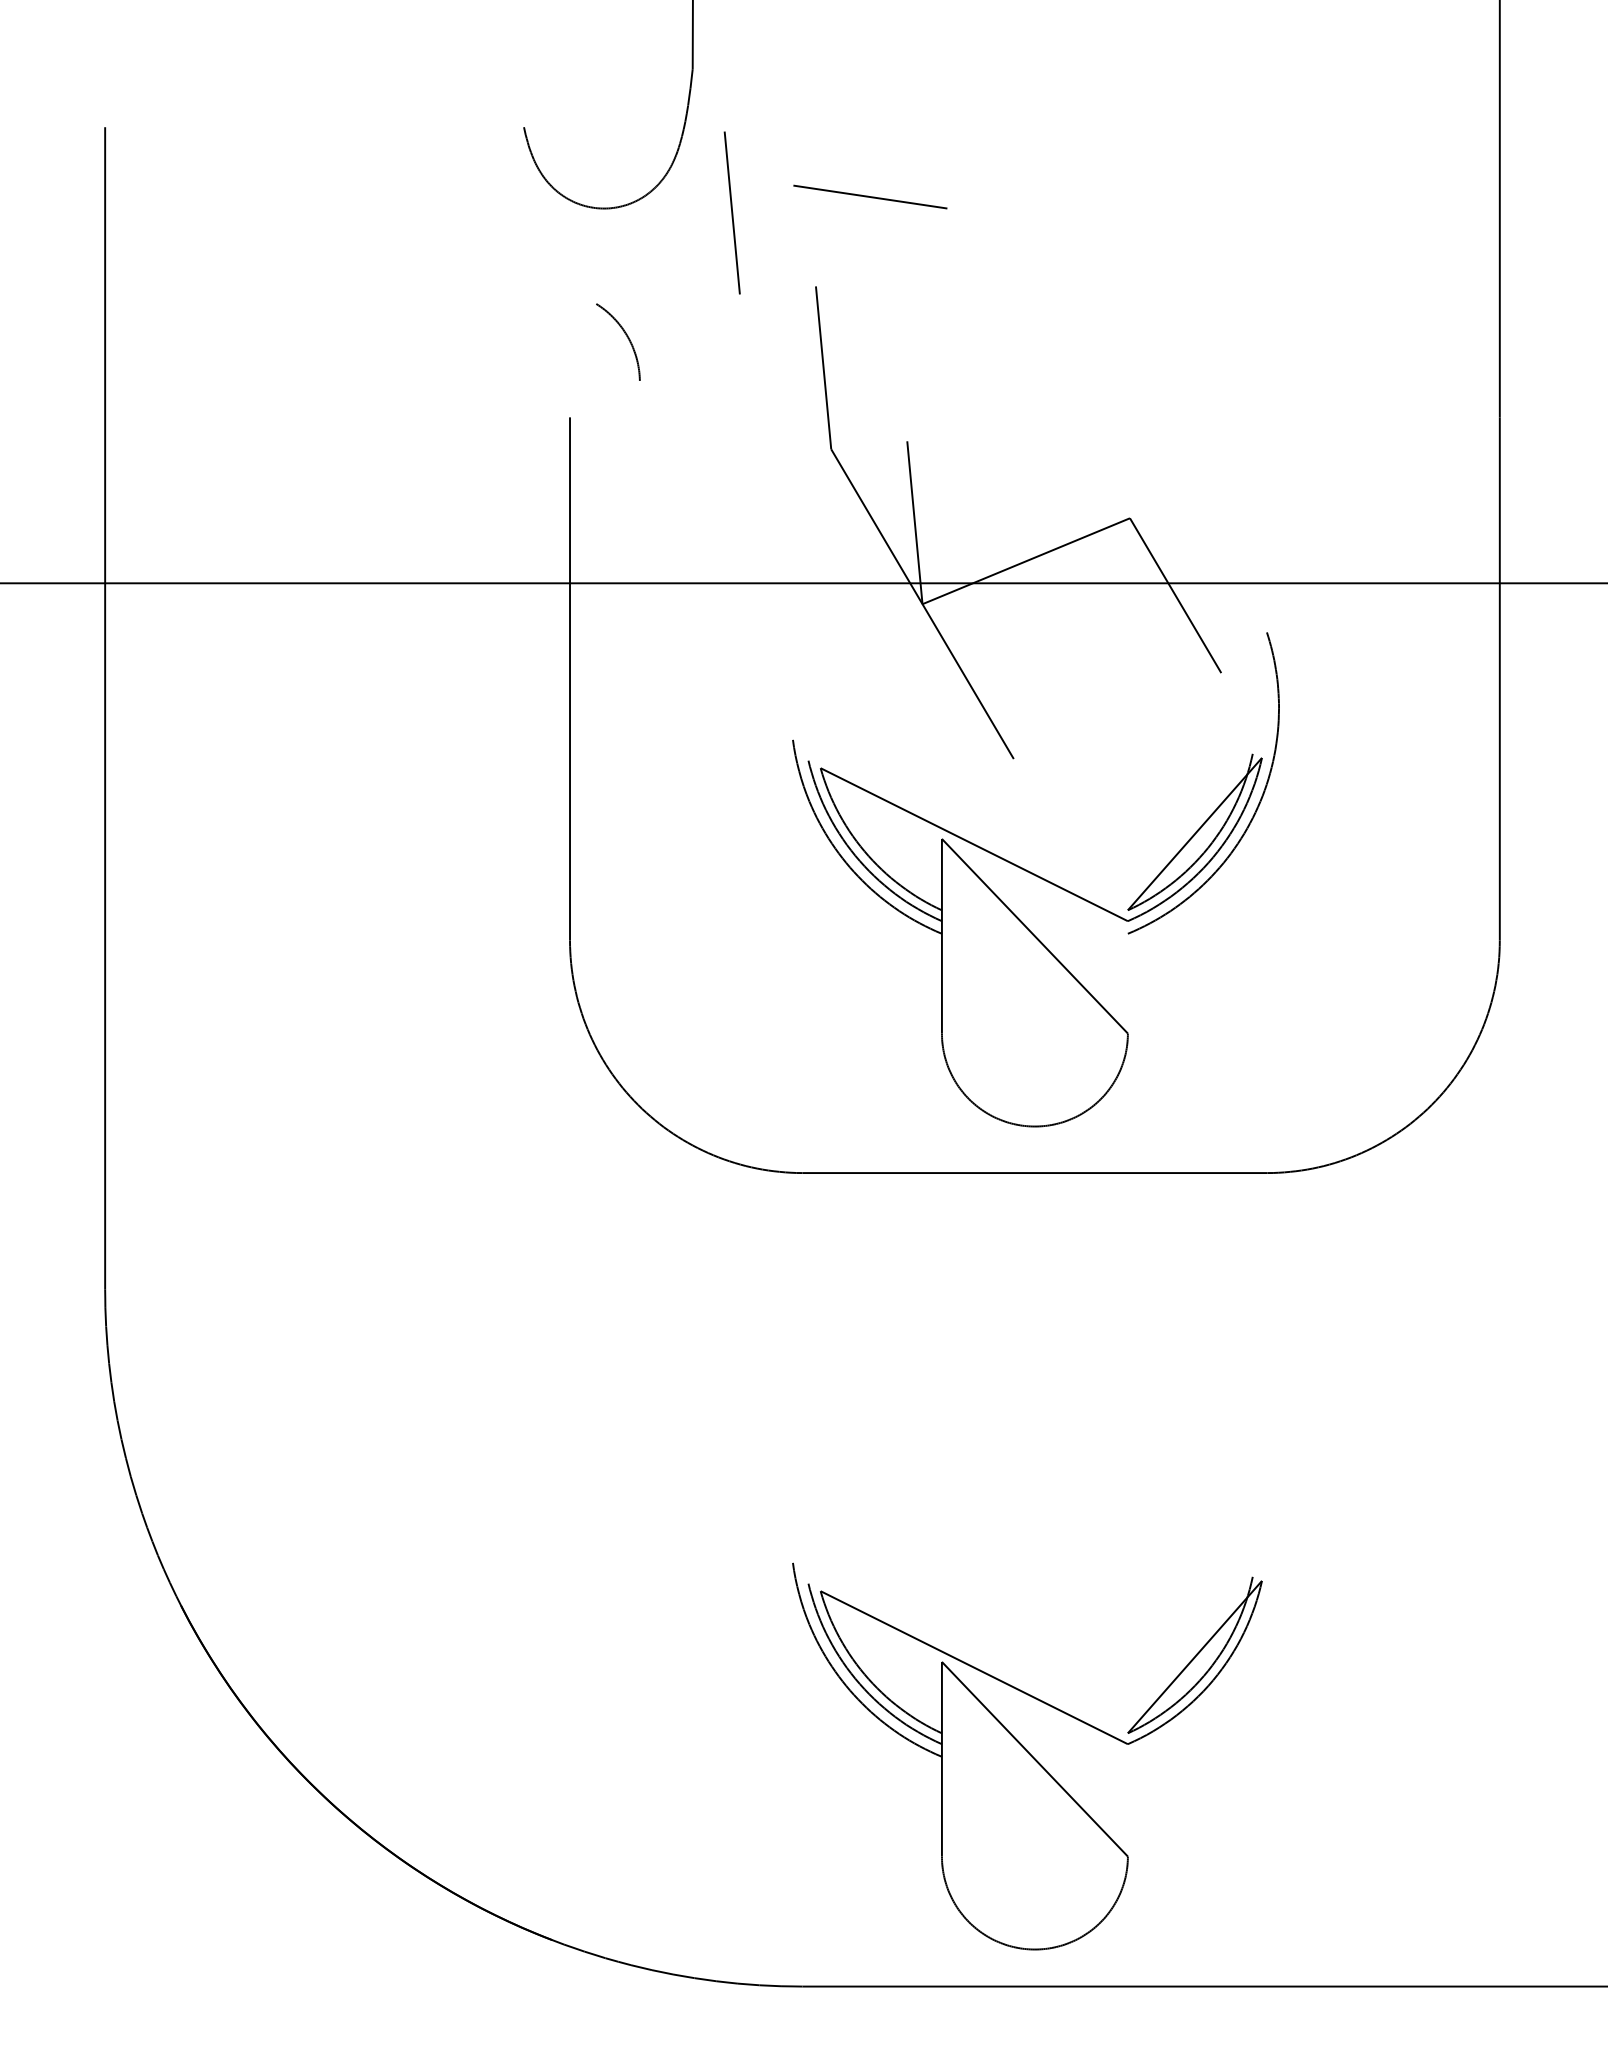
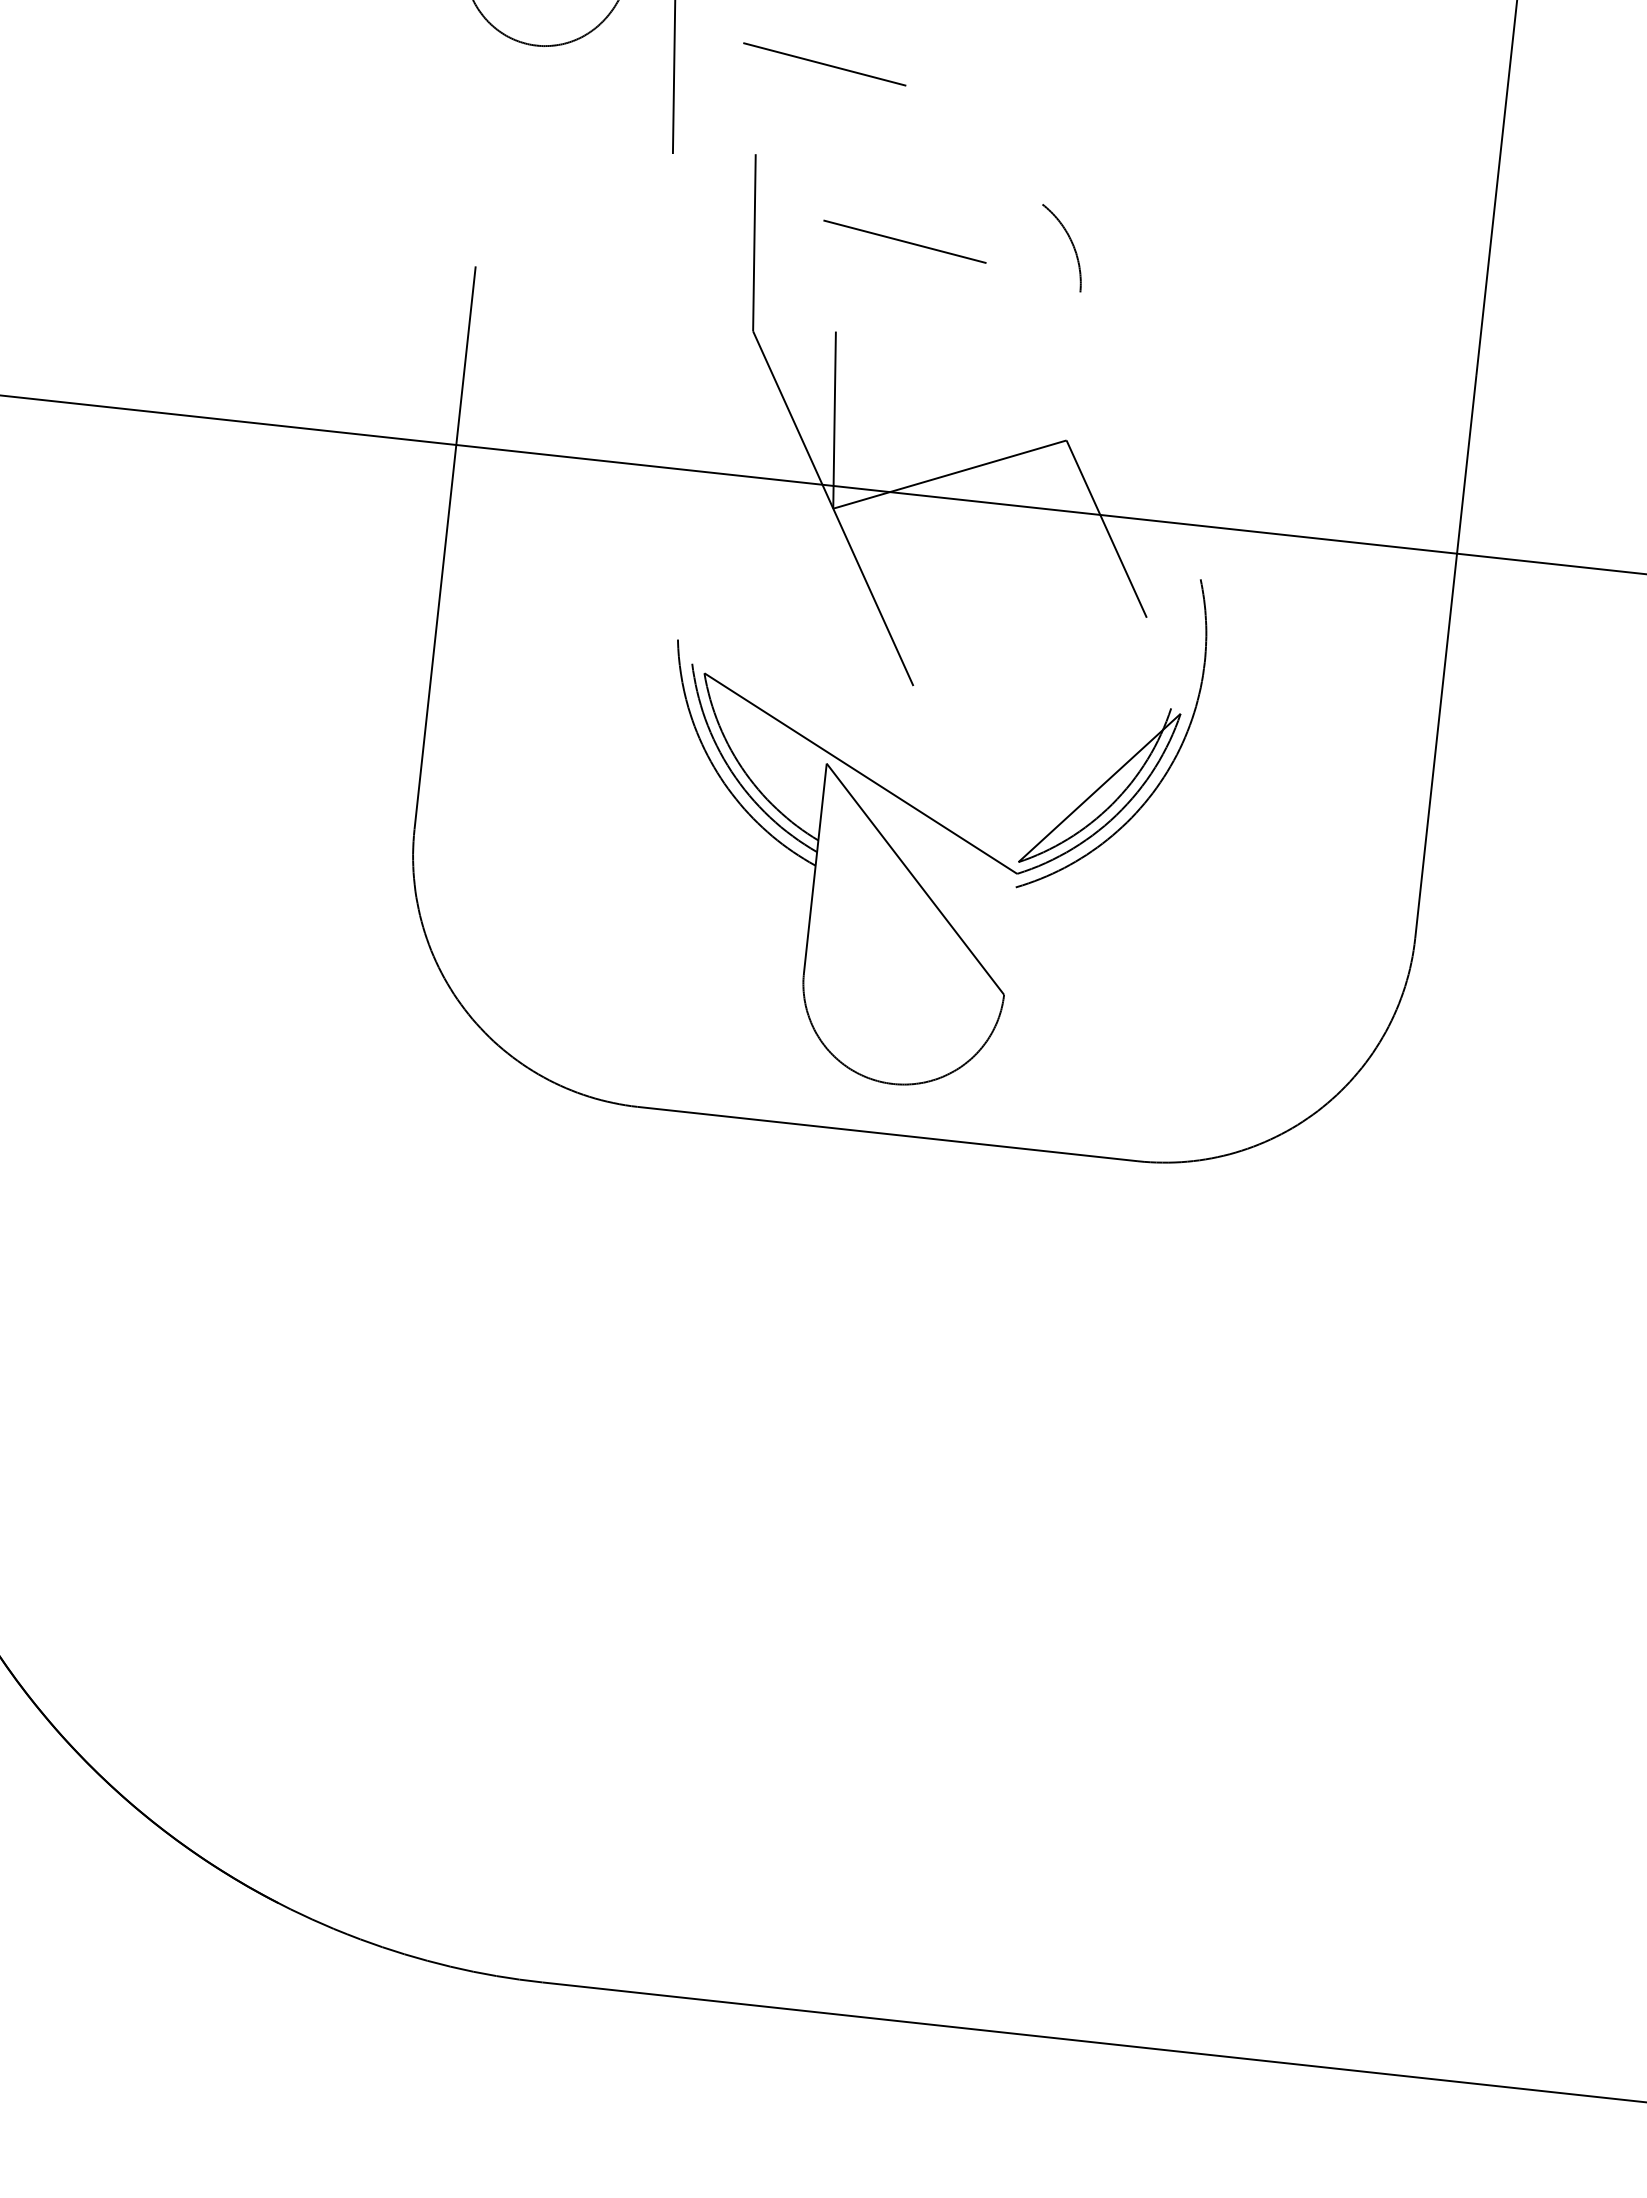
part: (625, 335) -> (1070, 241), moved
line: (961, 351) -> (904, 241), added
part: (1027, 1756) -> (811, 1761), removed

